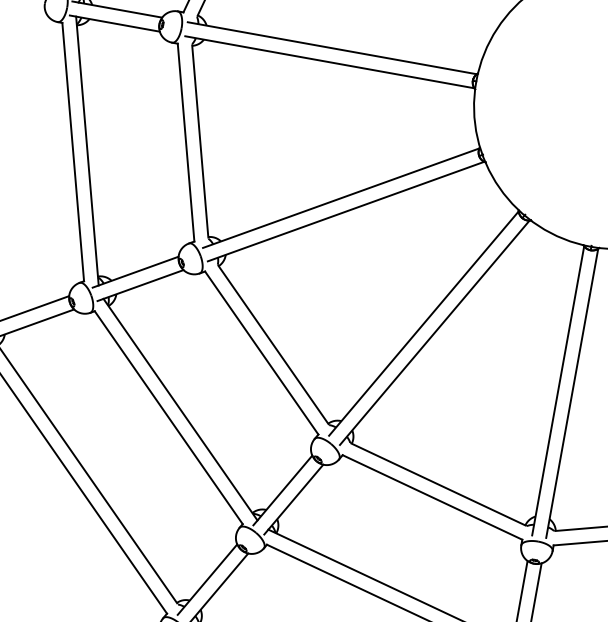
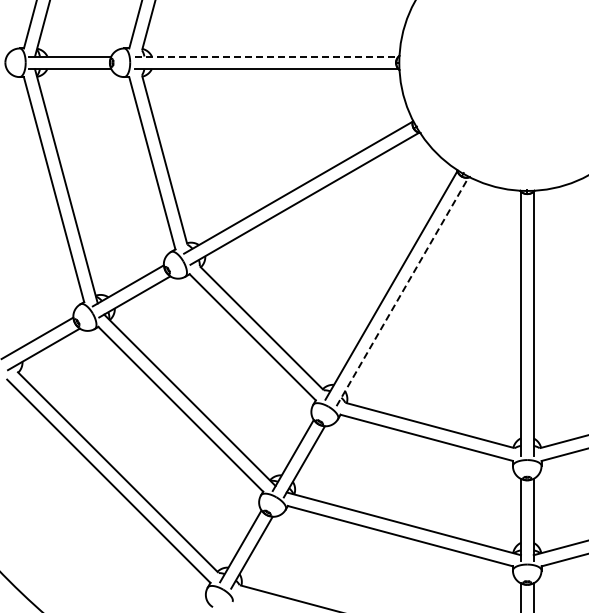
line: (332, 48) -> (266, 56), solid -> dashed
line: (434, 332) -> (402, 291), solid -> dashed

